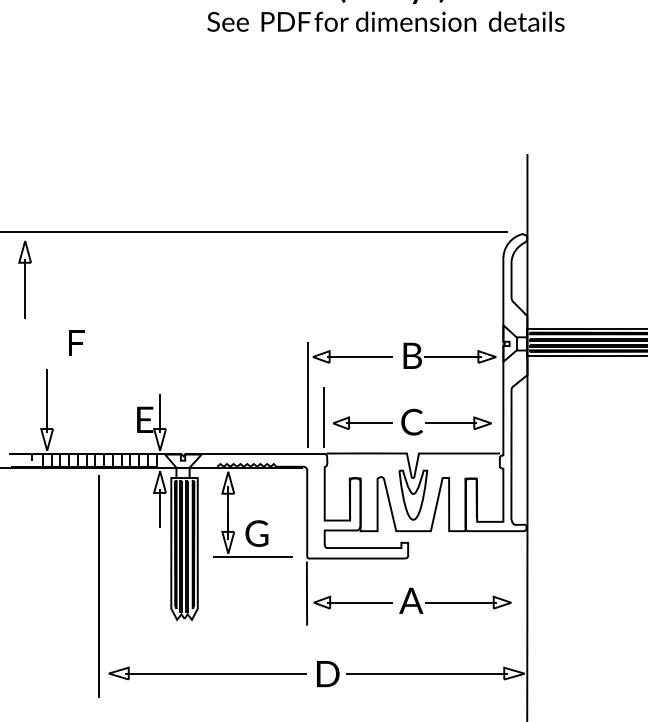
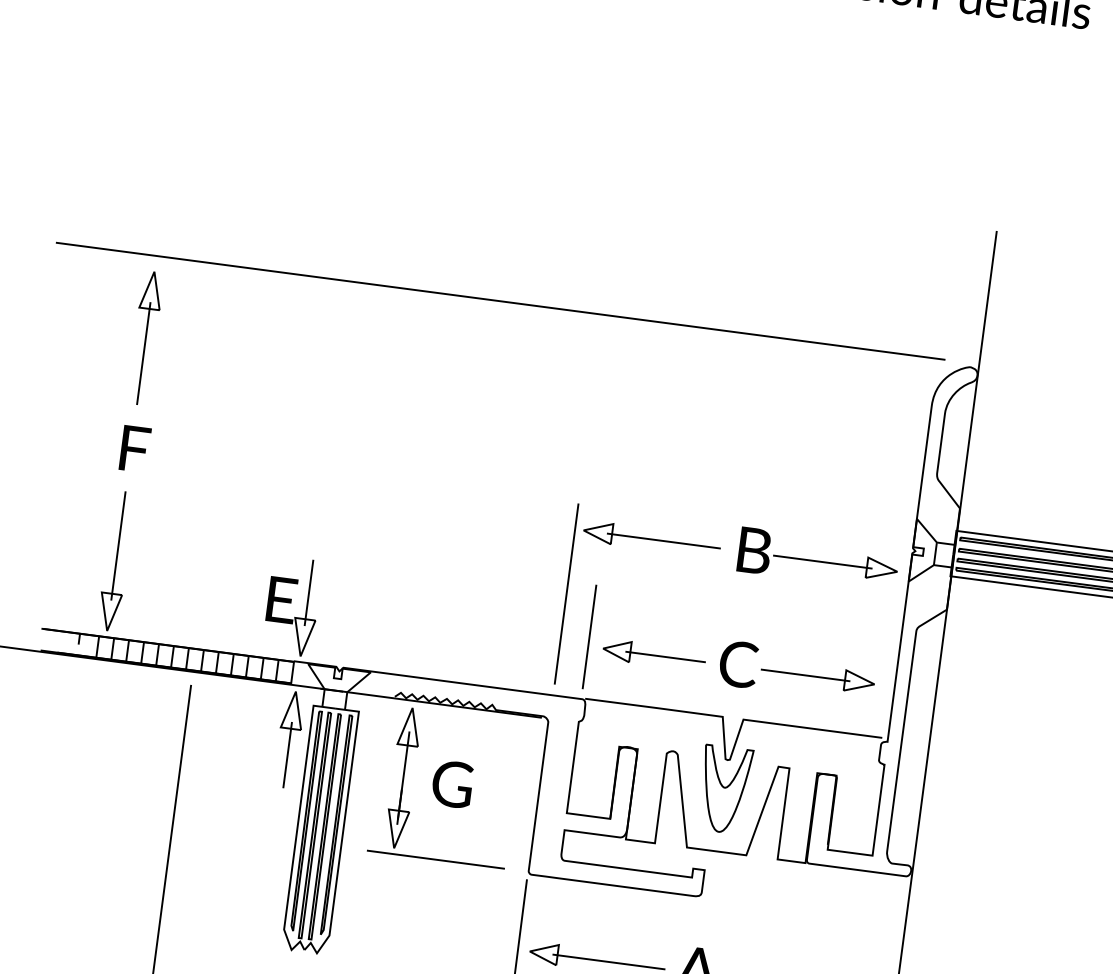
part: (24, 279) -> (144, 337), moved
text: (76, 342) -> (135, 447), moved
text: (256, 533) -> (451, 783), moved

